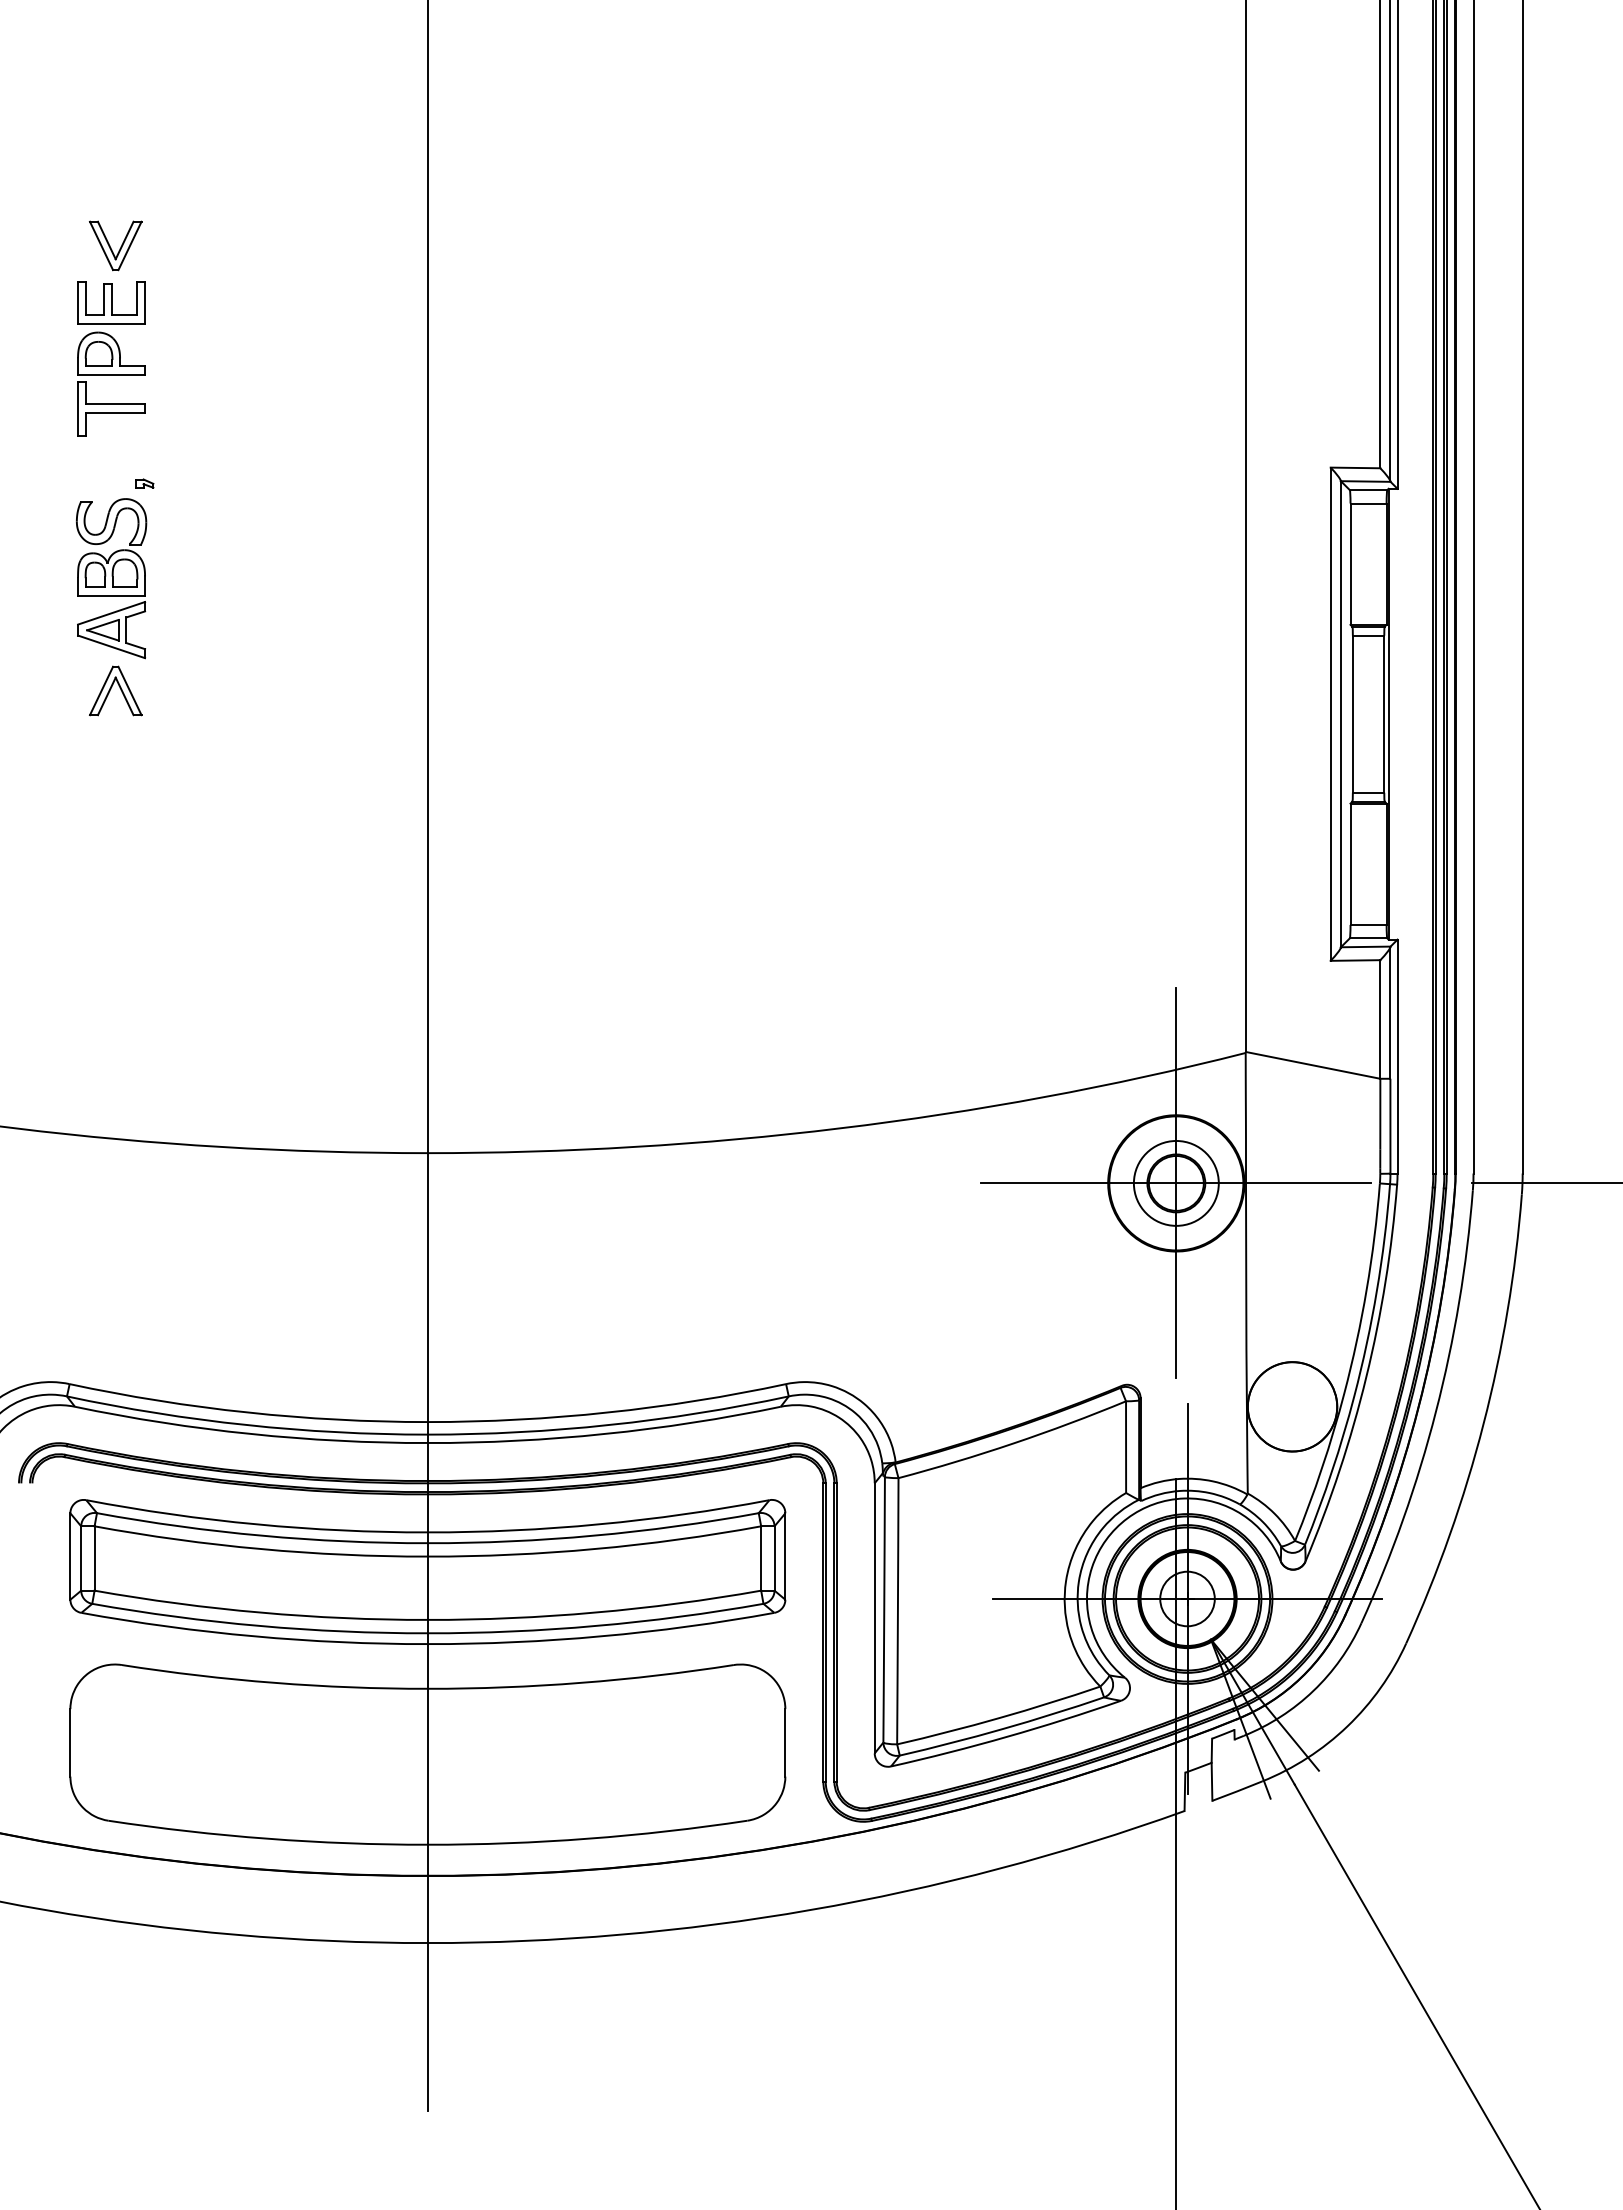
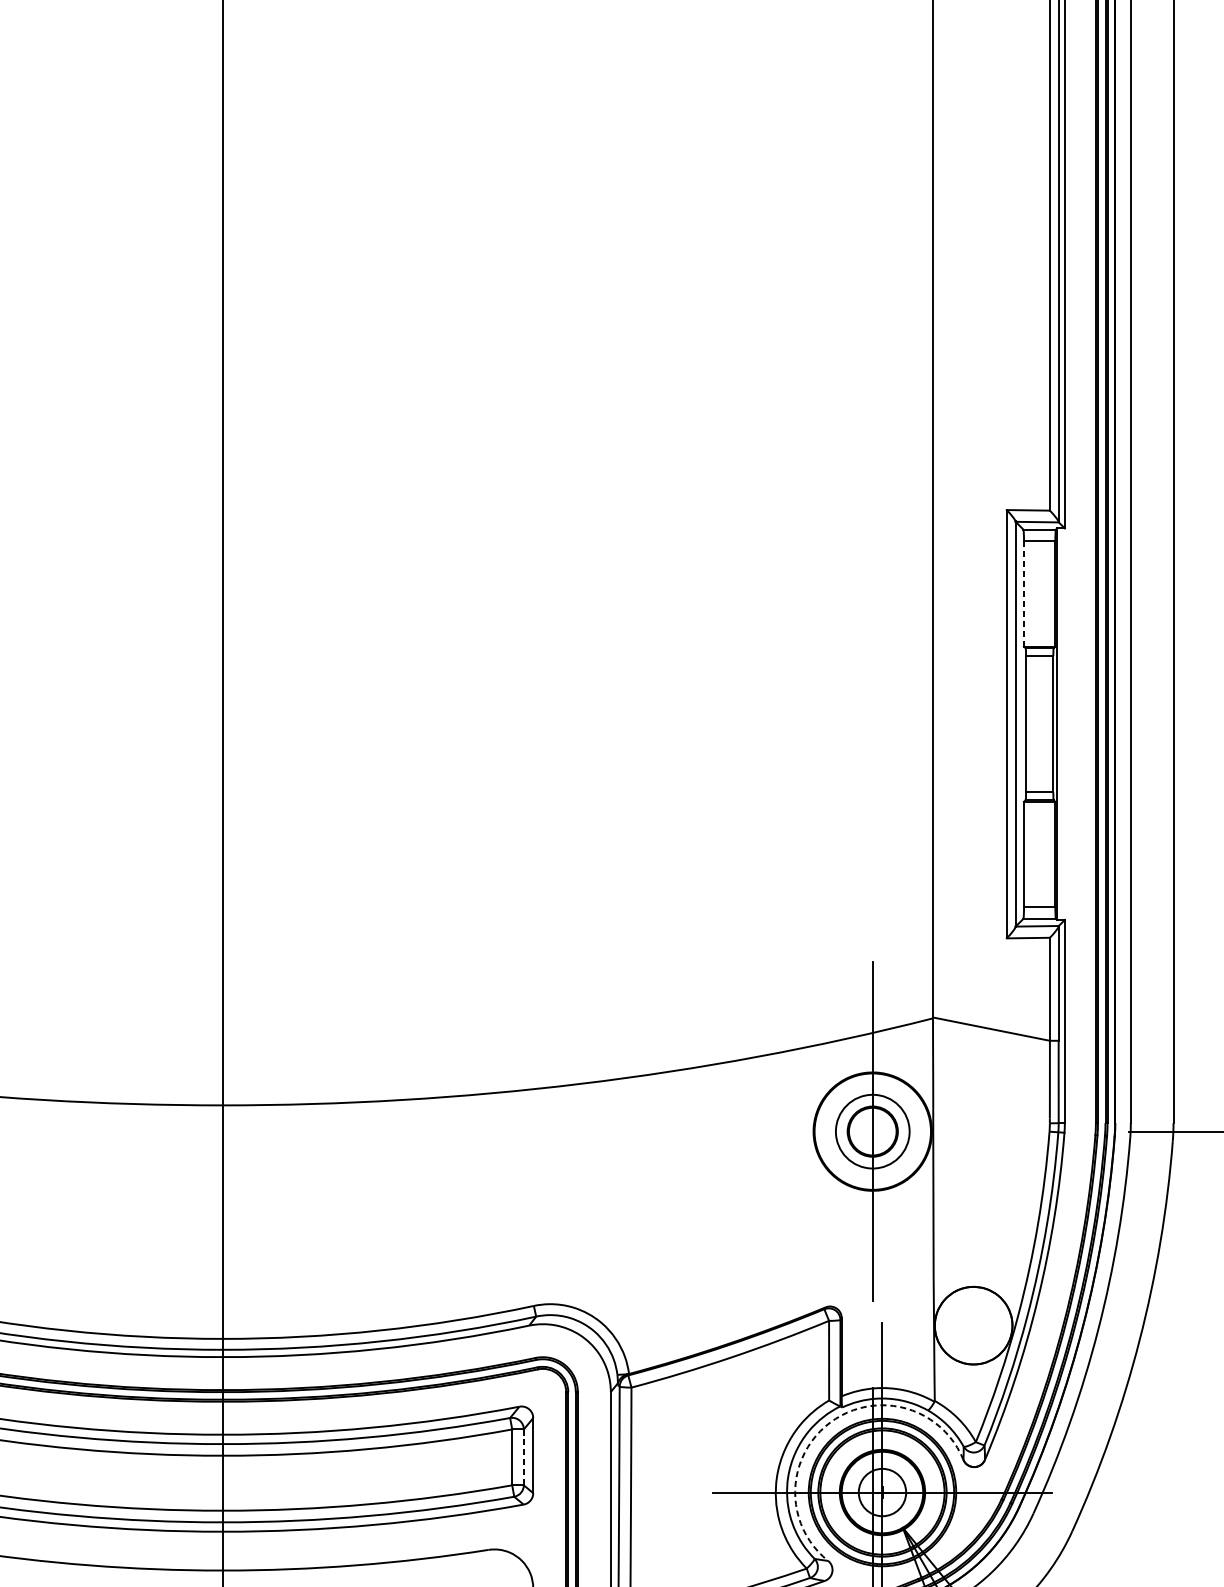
line: (1350, 564) -> (1024, 594), solid -> dashed
line: (1176, 1183) -> (872, 1131), removed
arc: (1127, 1518) -> (830, 1422), solid -> dashed
line: (774, 1558) -> (523, 1457), solid -> dashed

